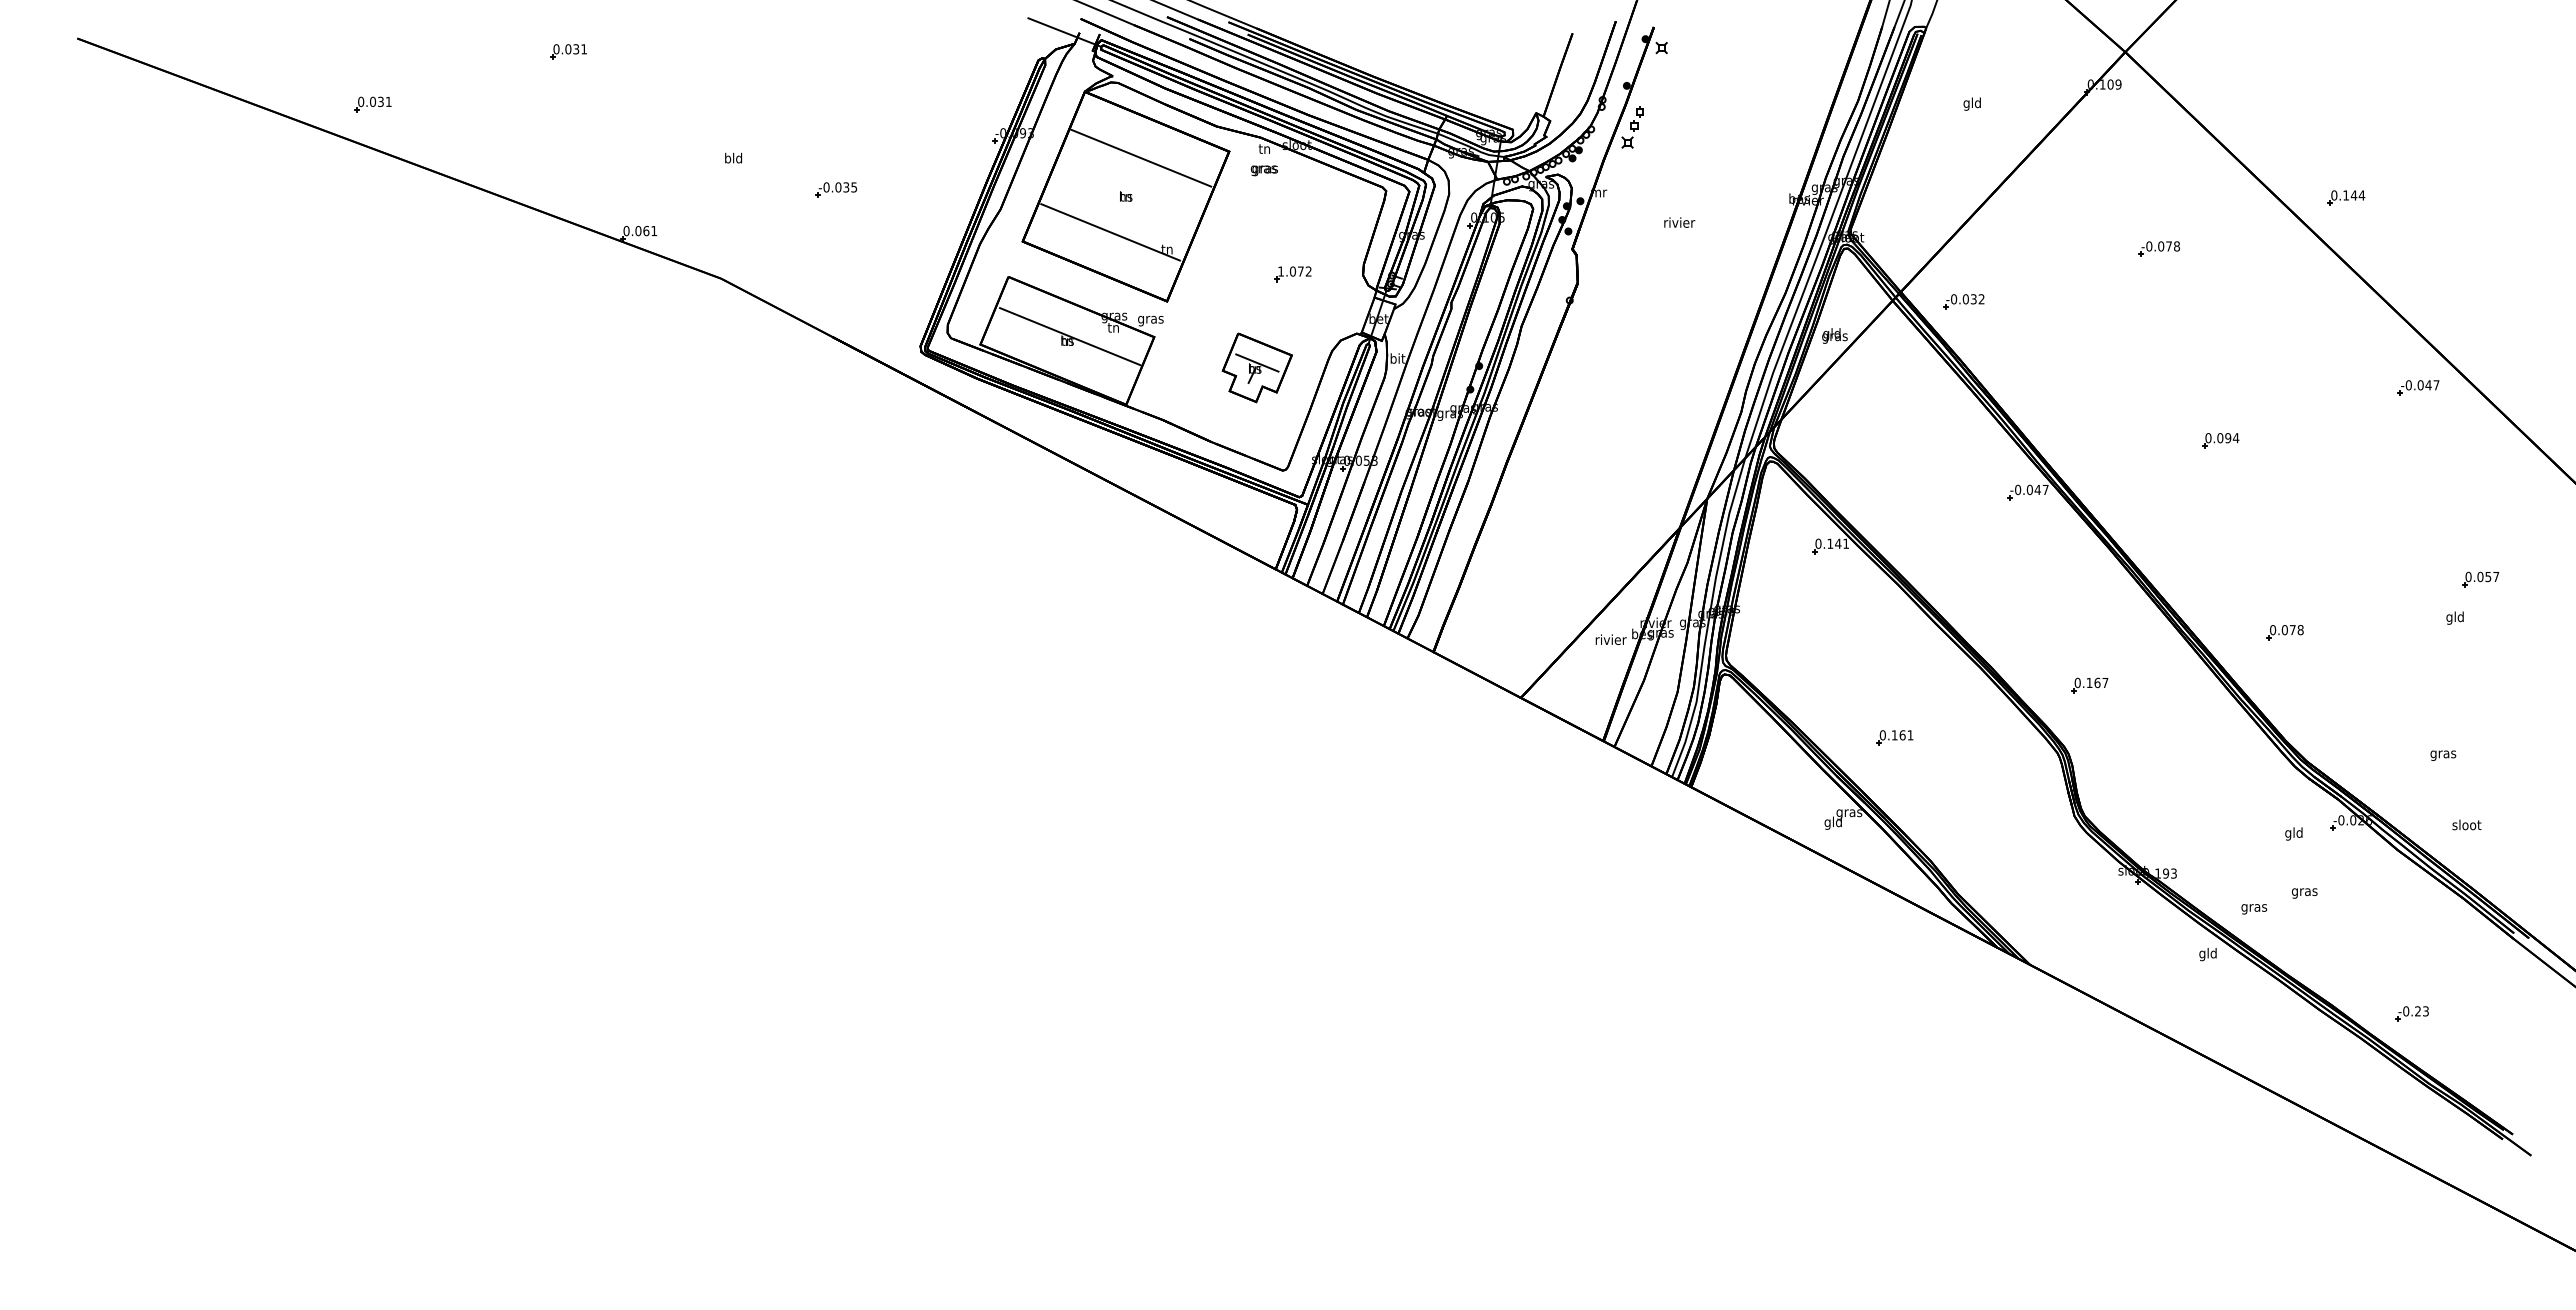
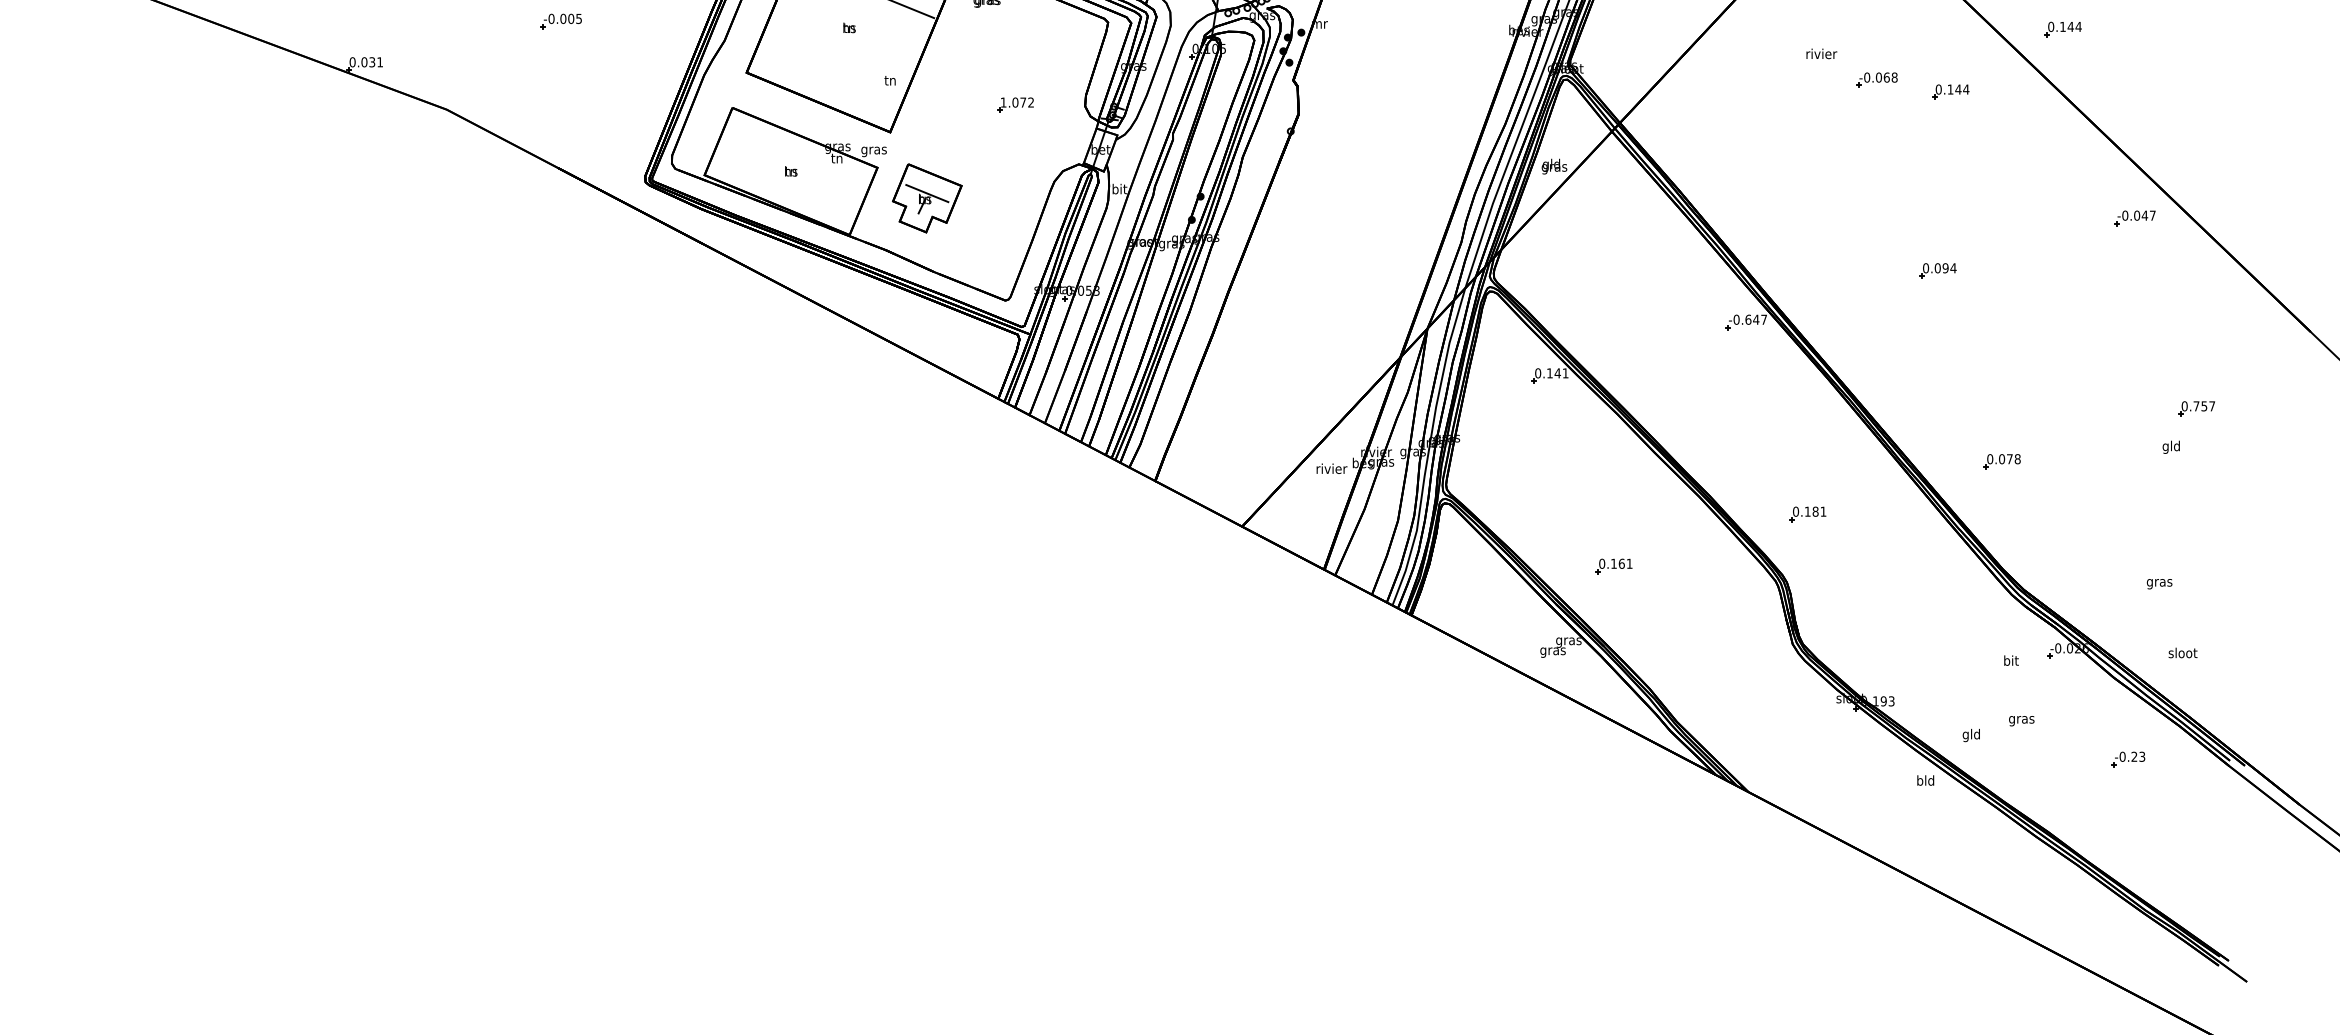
text: (846, 187) -> (571, 18), -0.035 -> -0.005
text: (1679, 222) -> (1821, 53), moved
text: (646, 230) -> (372, 61), 0.061 -> 0.031
line: (1110, 232) -> (833, 63), removed
text: (2169, 246) -> (1887, 77), -0.078 -> -0.068
part: (2233, 260) -> (1950, 91), added
part: (1963, 301) -> (1682, 132), removed
line: (1070, 336) -> (794, 167), removed
part: (1256, 367) -> (926, 198), moved
text: (2029, 489) -> (1748, 319), -0.047 -> -0.647
text: (2480, 576) -> (2196, 405), 0.057 -> 0.757
text: (2101, 682) -> (1819, 511), 0.167 -> 0.181
text: (1833, 822) -> (1553, 650), gld -> gras
text: (2293, 833) -> (2010, 661), gld -> bit
text: (2254, 907) -> (1971, 735), gras -> gld
text: (2202, 954) -> (1920, 781), gld -> bld
part: (2411, 1013) -> (2127, 758), moved

